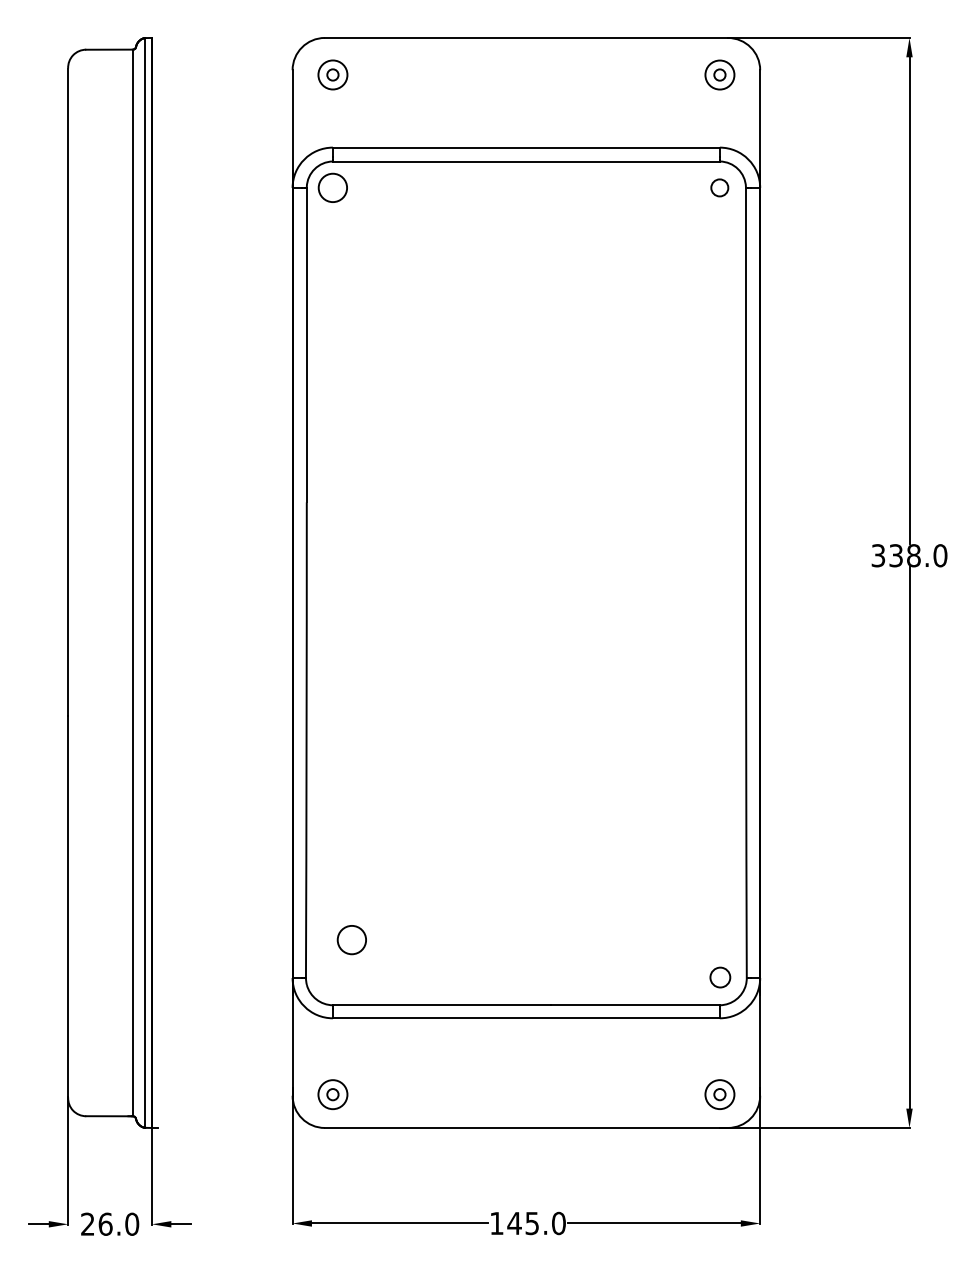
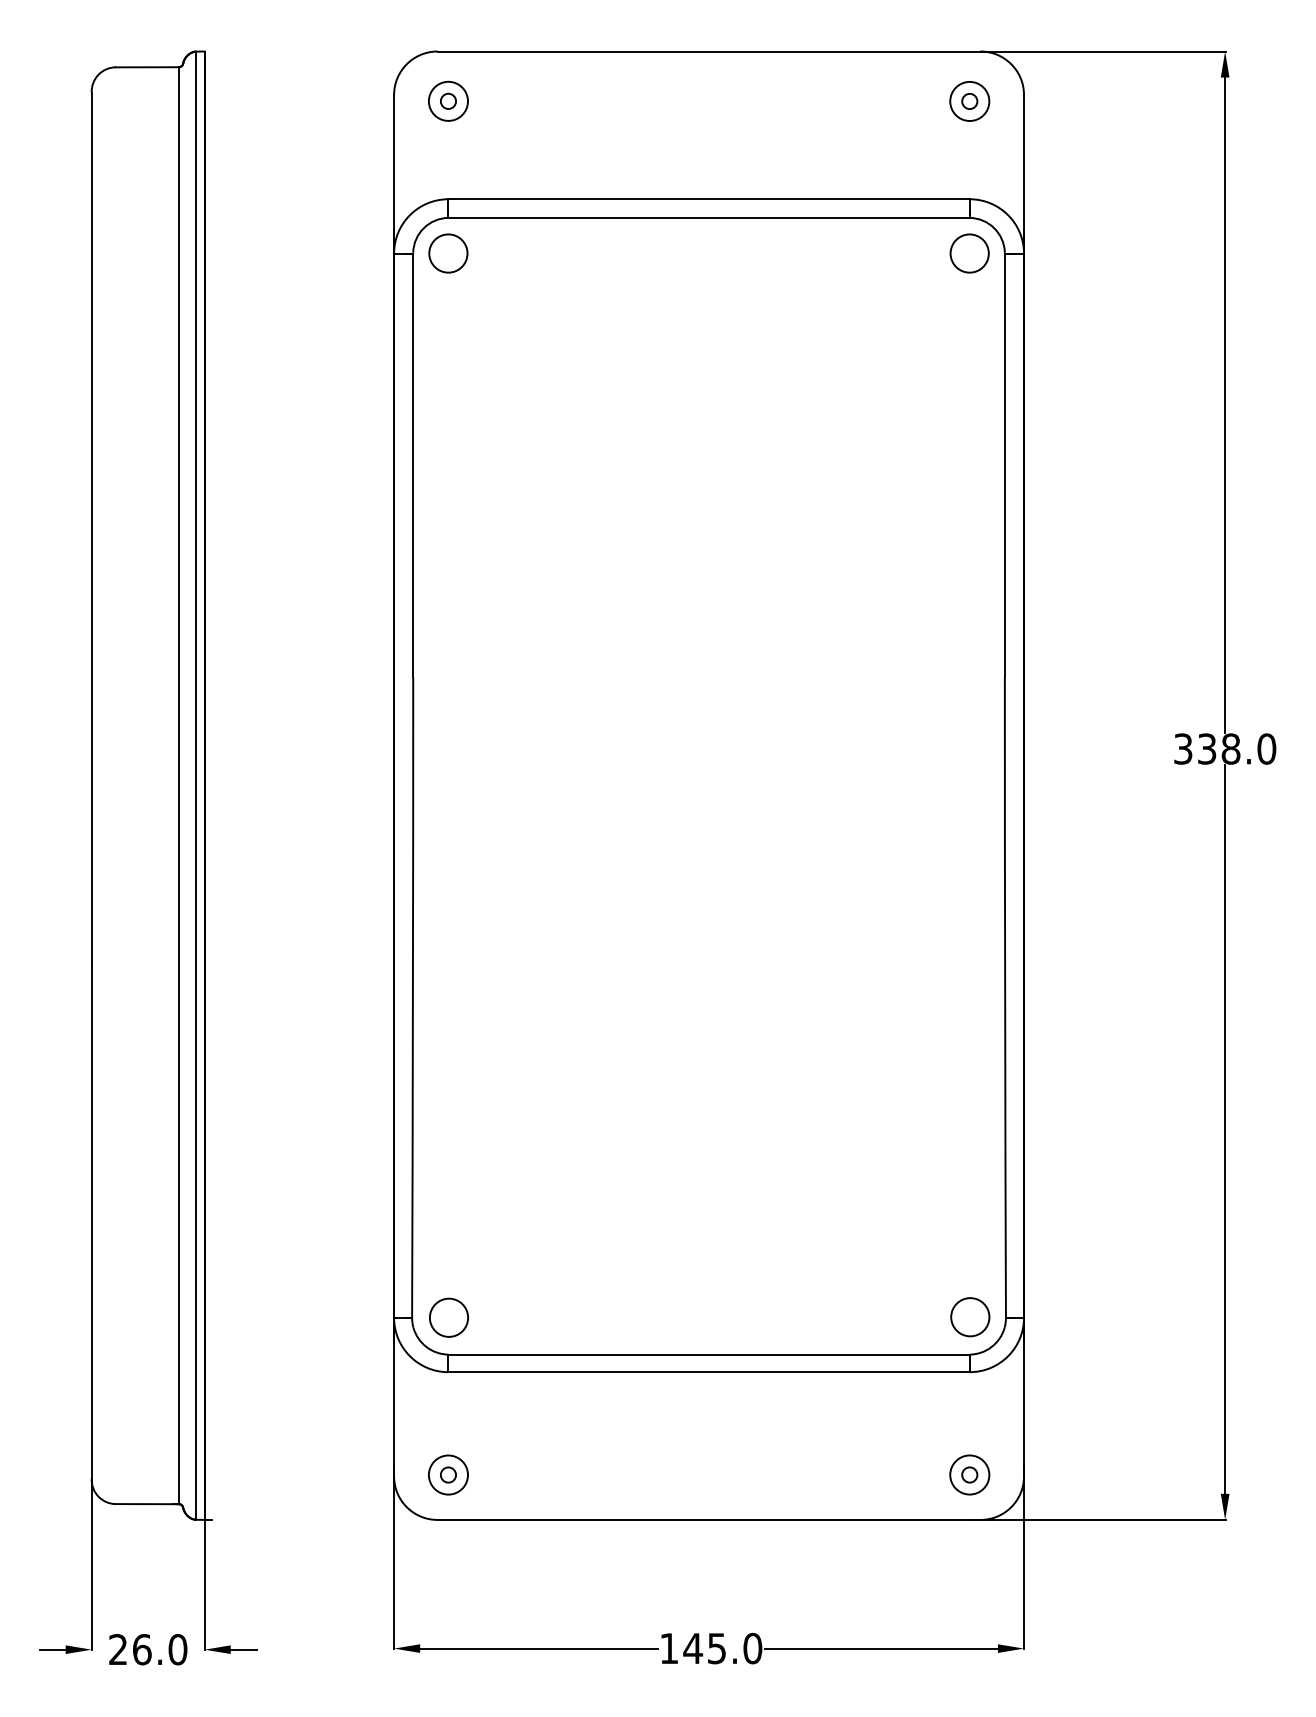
circle: (719, 187) -> (969, 253), size x1.67
circle: (351, 939) -> (448, 1317), moved
circle: (720, 977) -> (970, 1317), size x1.43

